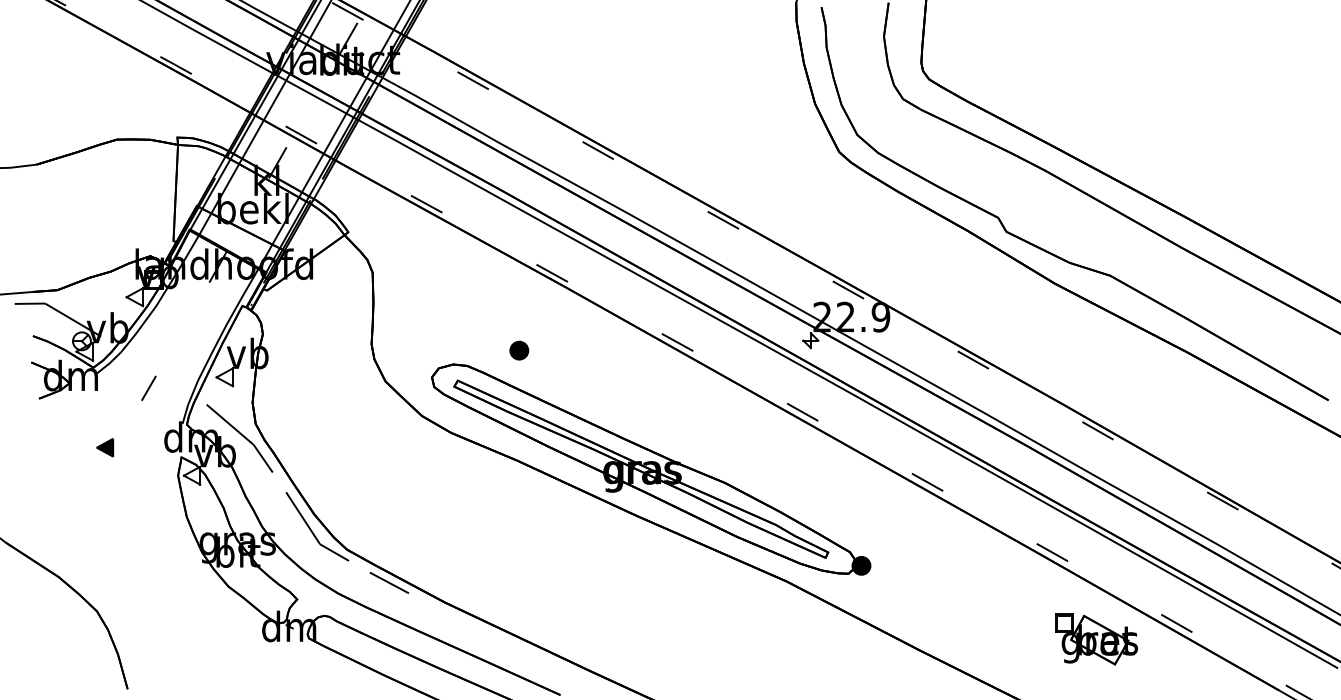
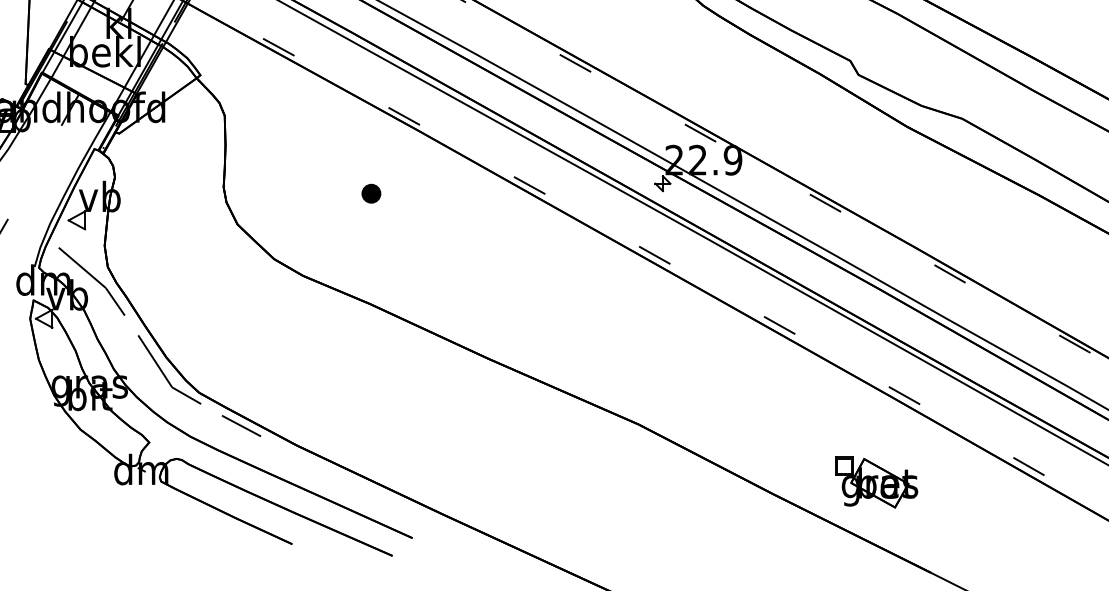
part: (651, 469) -> (503, 312), removed
part: (1096, 639) -> (876, 482), moved

